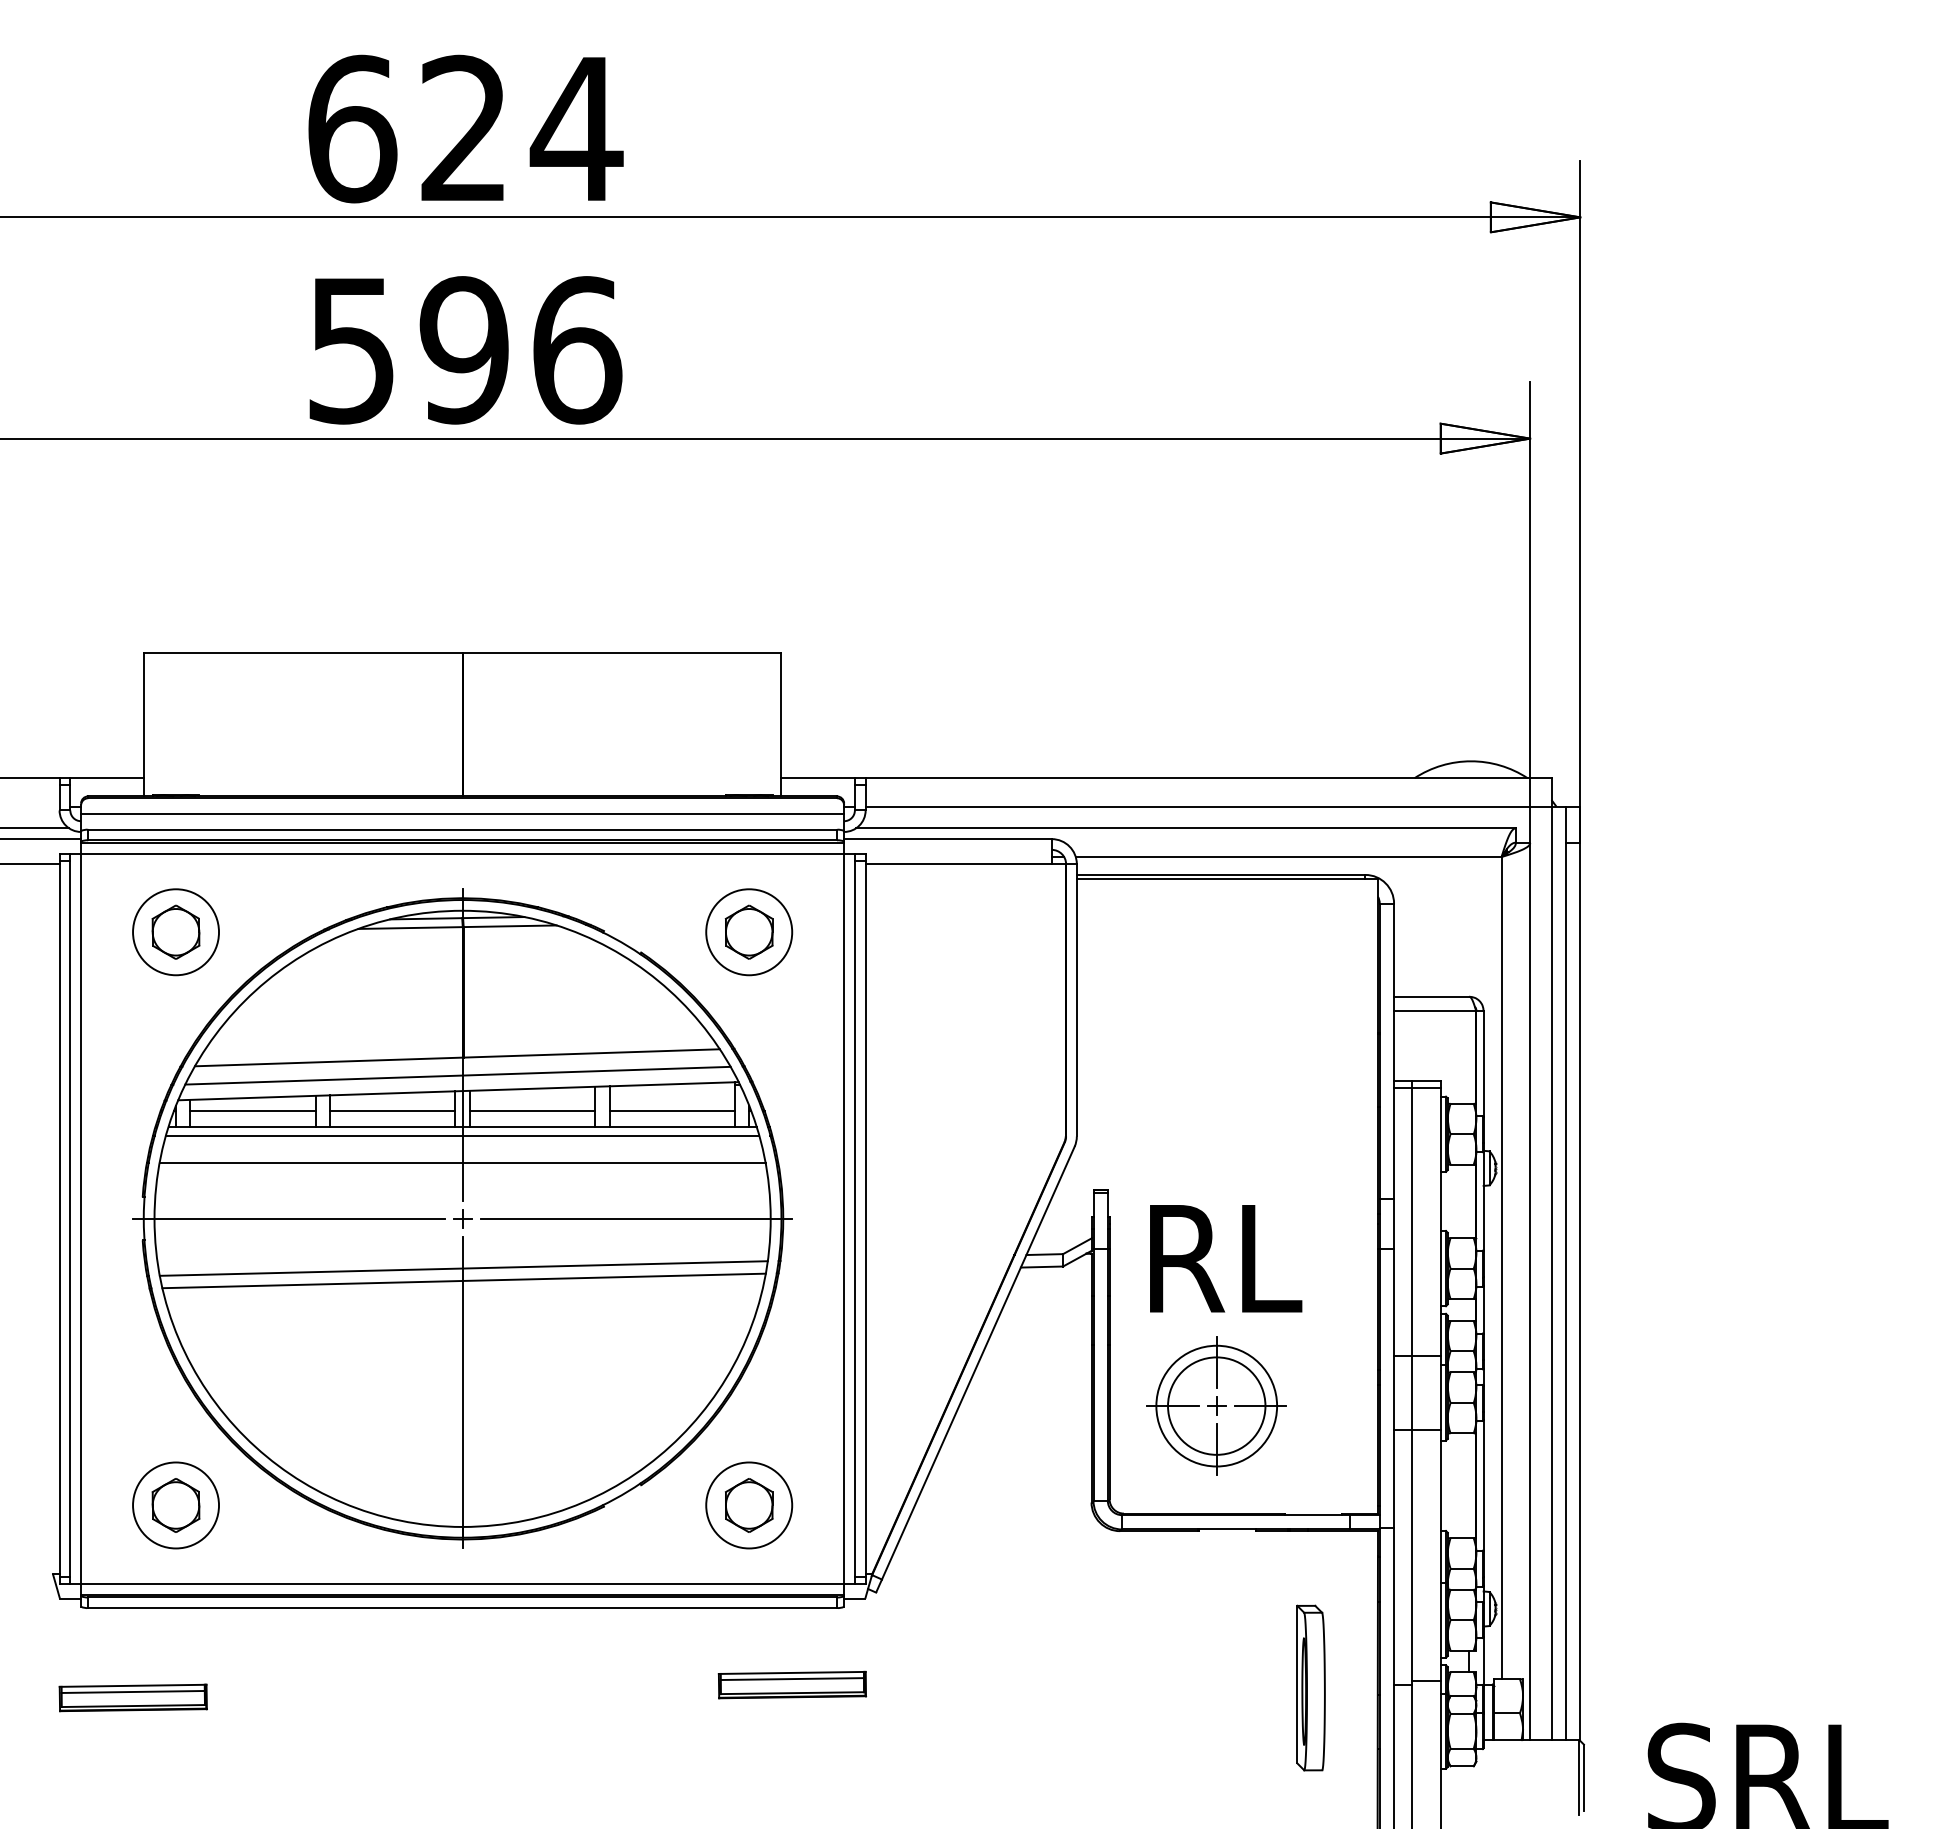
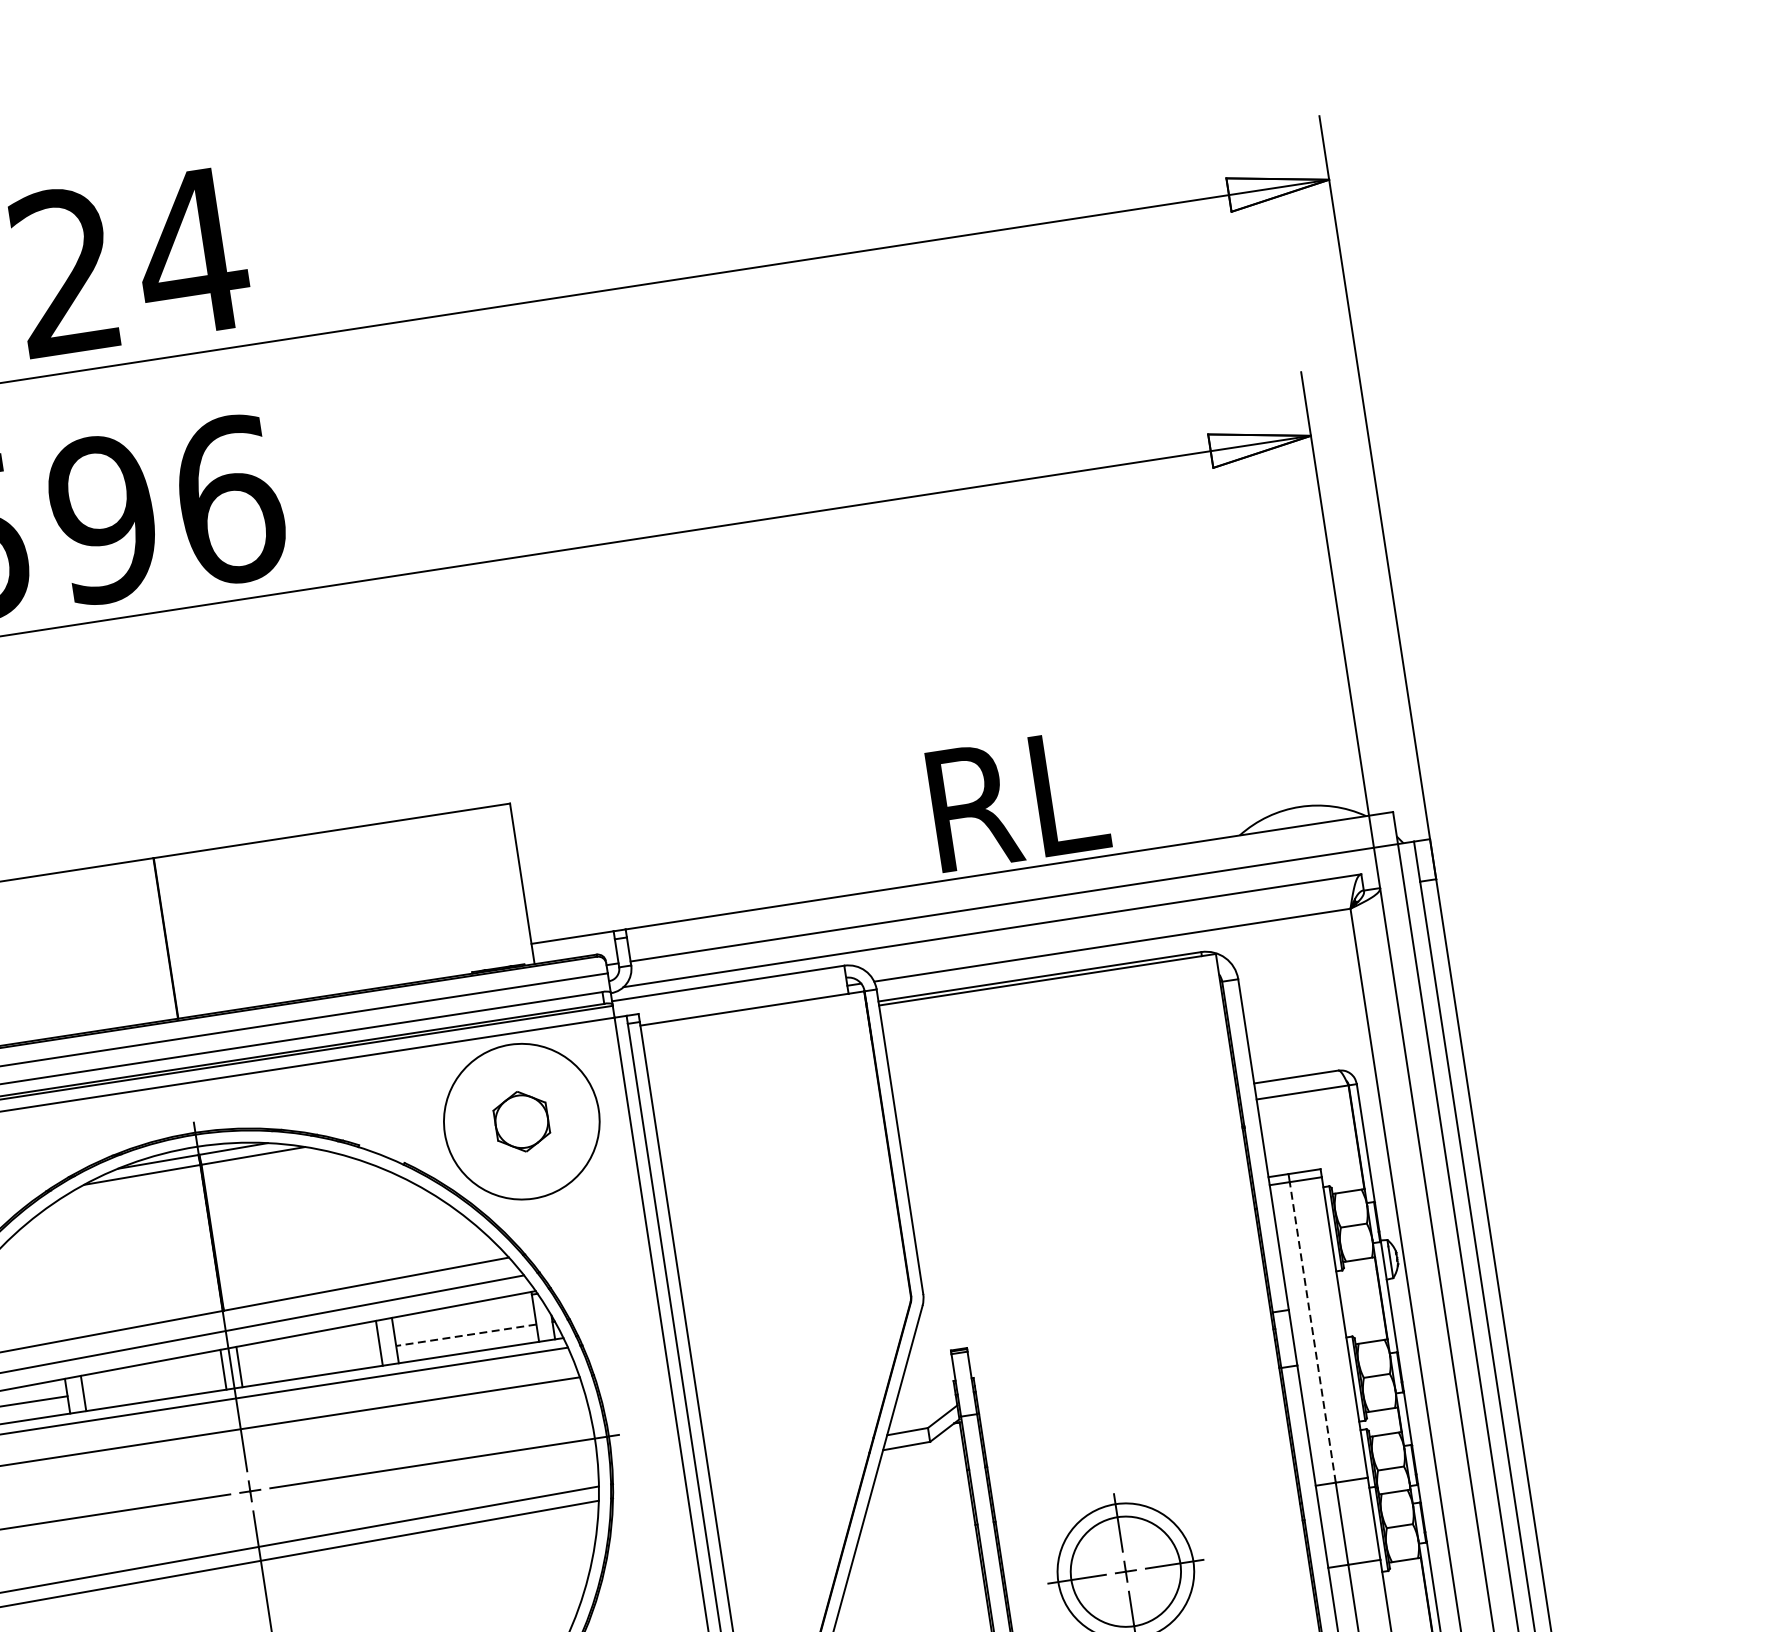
circle: (749, 932) -> (522, 1121), size x1.6
line: (392, 1111) -> (153, 1383), removed
line: (532, 1111) -> (310, 1359), removed
line: (672, 1111) -> (466, 1335), solid -> dashed
line: (1411, 1221) -> (1312, 1331), solid -> dashed
text: (1226, 1258) -> (1018, 799), moved

